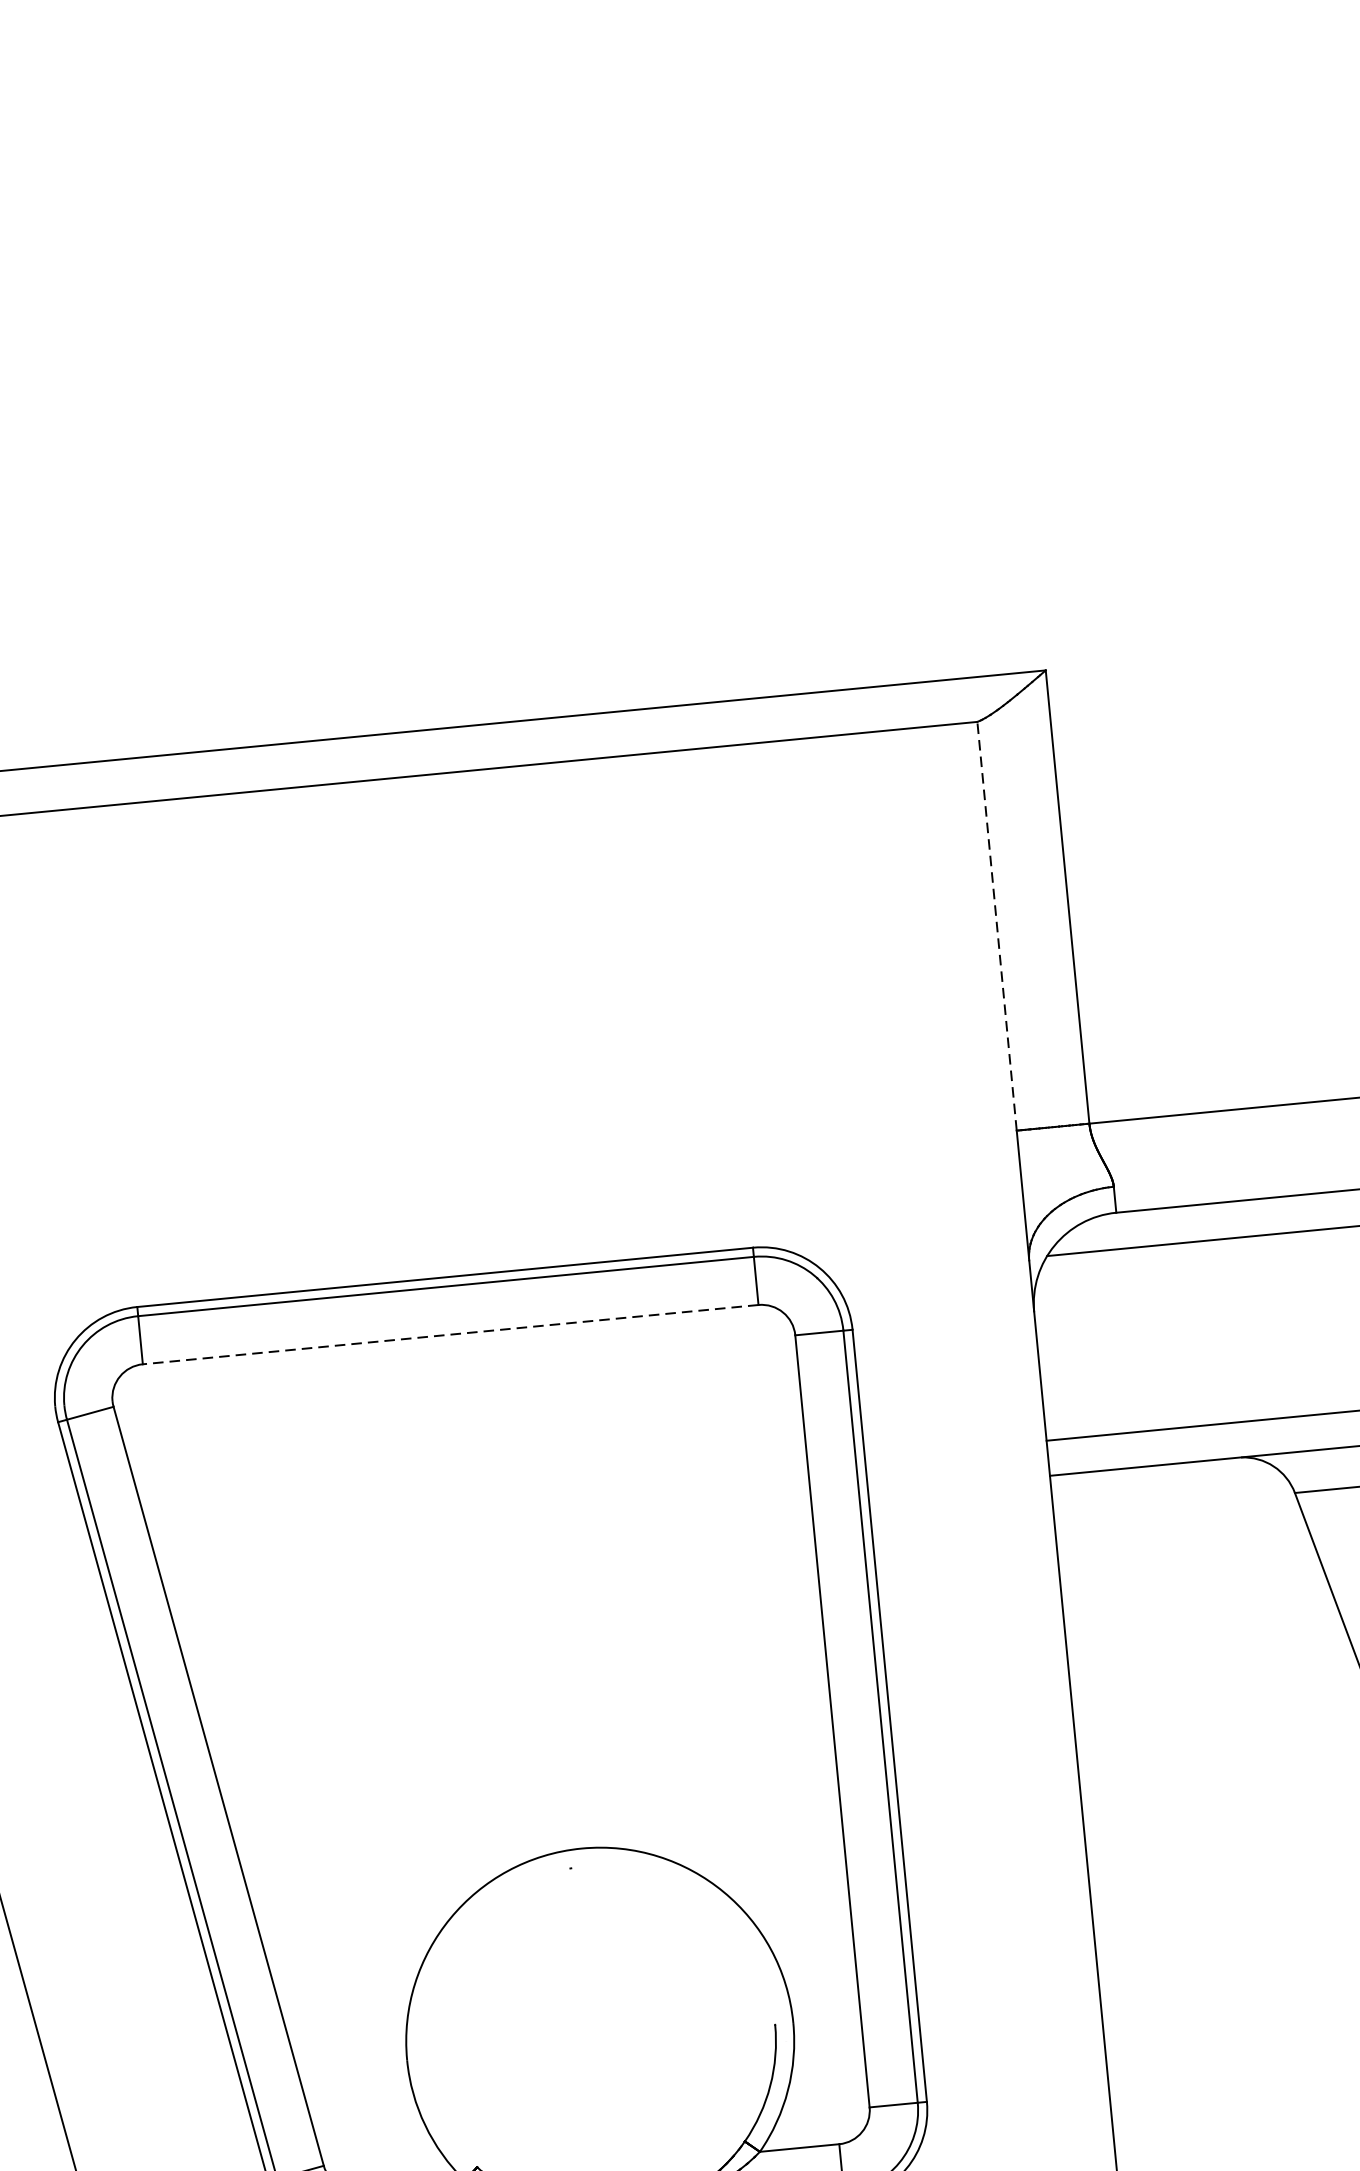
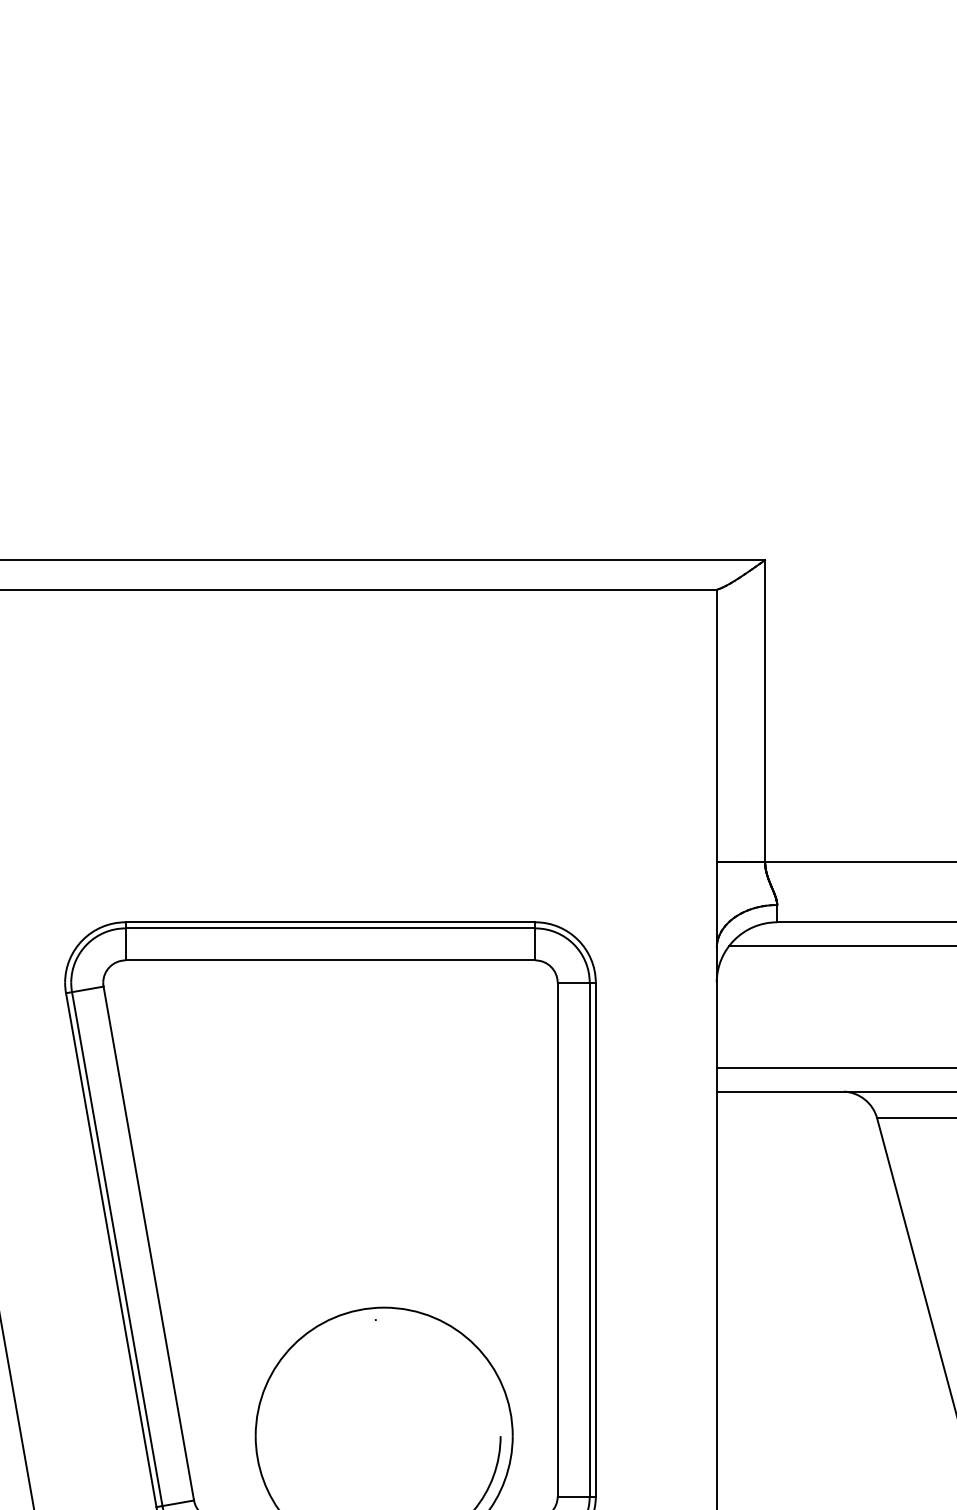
line: (996, 925) -> (716, 725), dashed -> solid
line: (450, 1334) -> (330, 960), dashed -> solid

